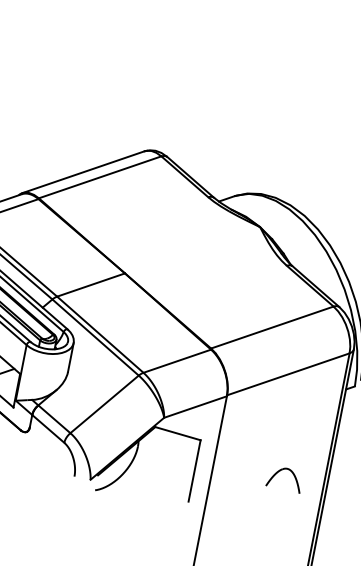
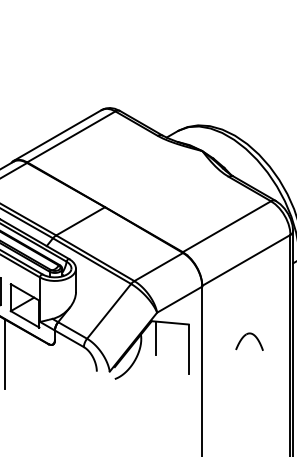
line: (156, 448) -> (155, 337), added
part: (281, 471) -> (245, 336), moved

